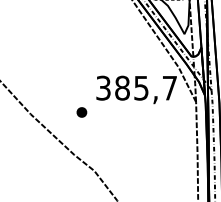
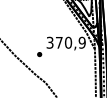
text: (145, 87) -> (70, 42), 385,7 -> 370,9

